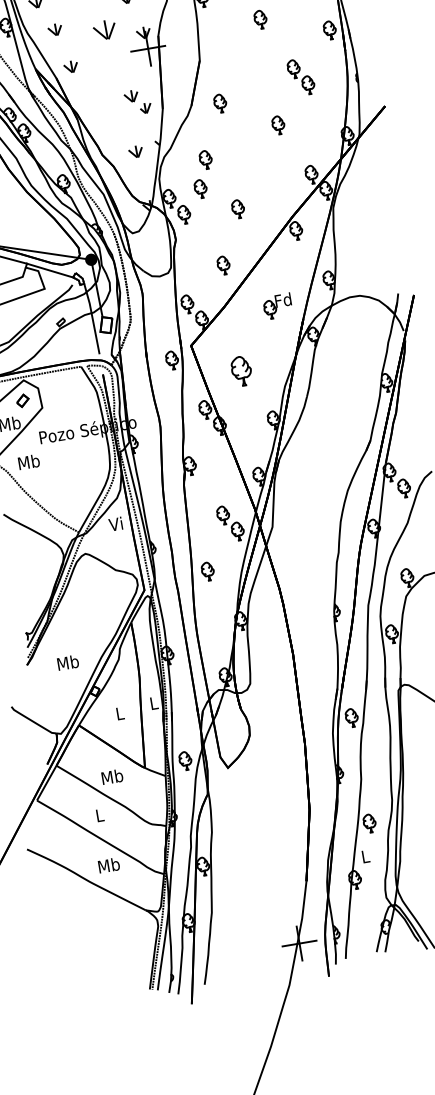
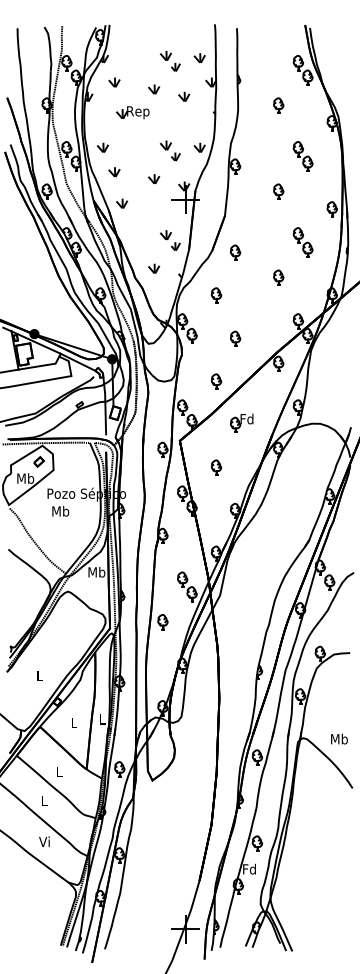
part: (105, 29) -> (154, 178), size x0.62
part: (136, 151) -> (154, 268), moved
part: (200, 188) -> (208, 317), removed
part: (277, 305) -> (241, 422), moved
part: (241, 370) -> (216, 467), size x0.62
text: (28, 462) -> (60, 511), moved
text: (116, 523) -> (96, 571), Vi -> Mb
text: (67, 662) -> (39, 675), Mb -> L
text: (112, 776) -> (59, 771), Mb -> L
text: (365, 855) -> (249, 868), L -> Fd
text: (108, 865) -> (44, 841), Mb -> Vi

